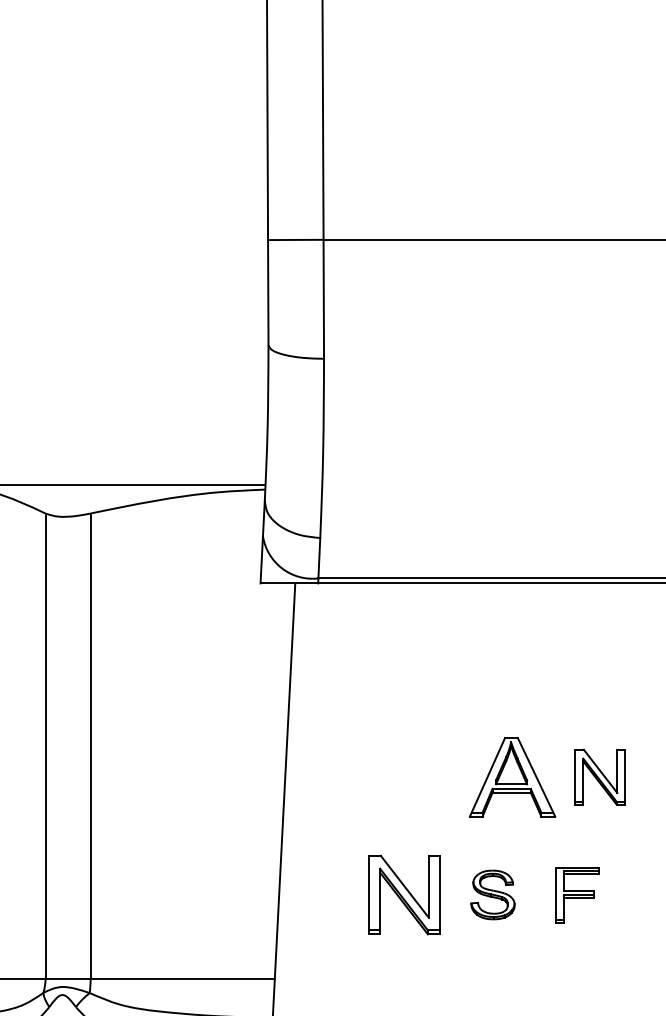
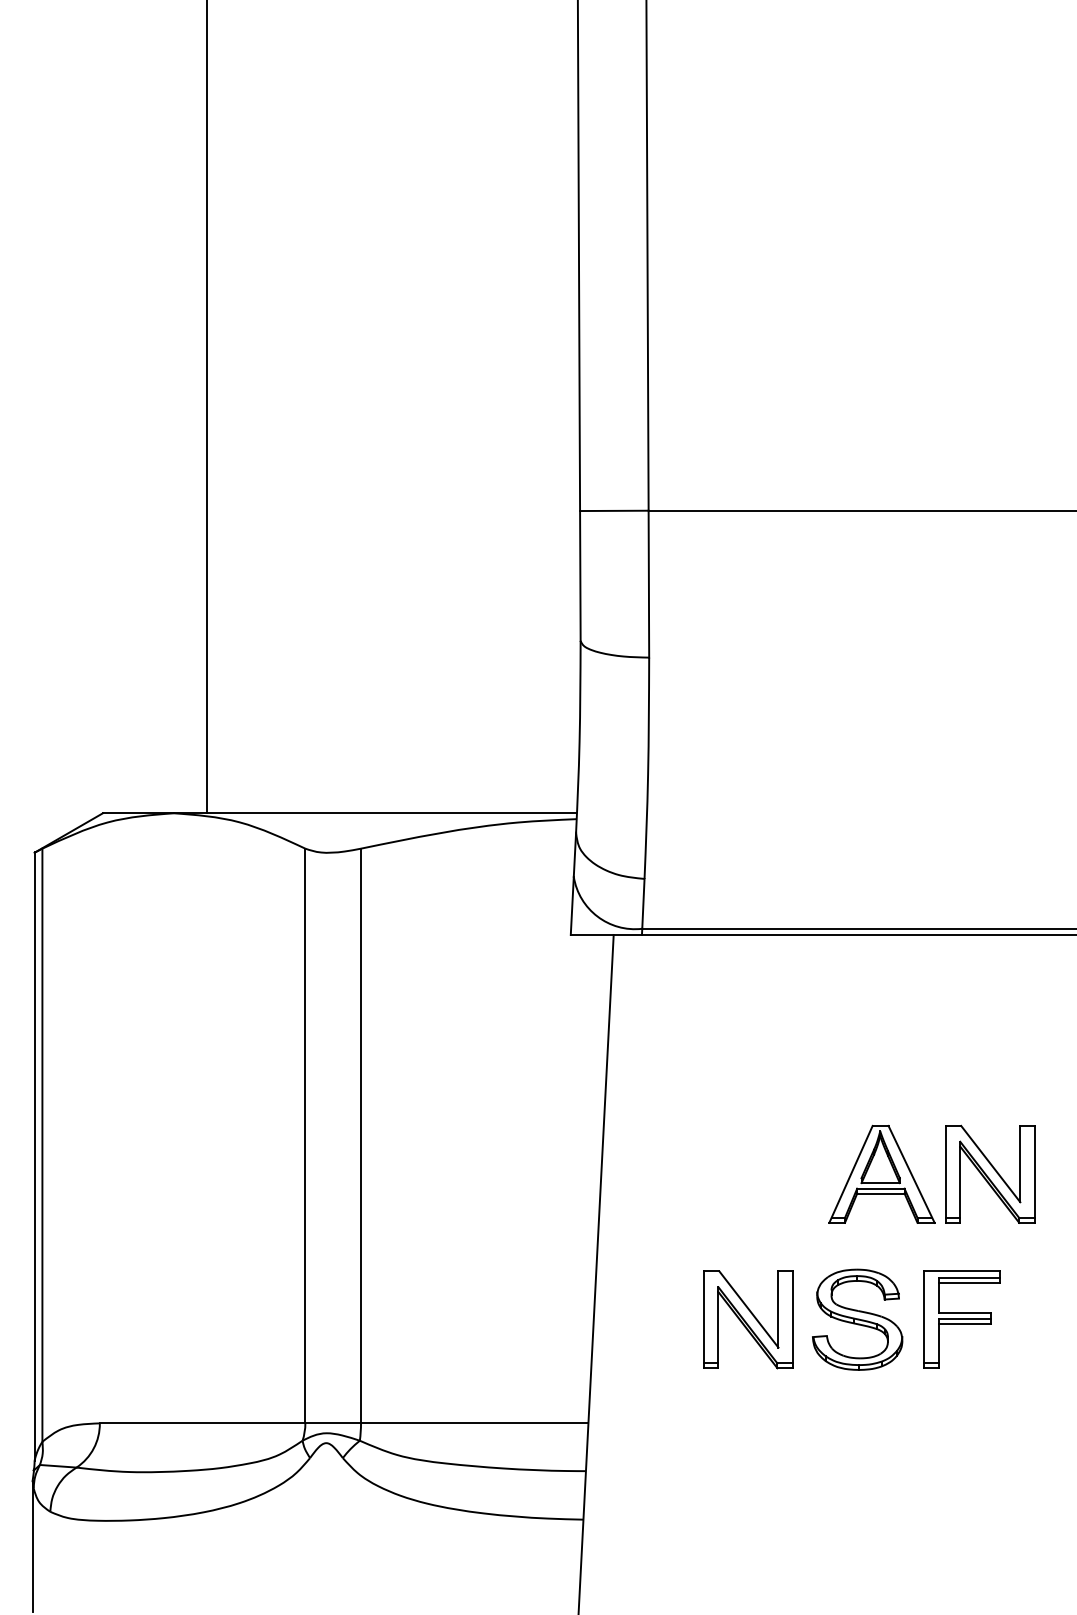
part: (600, 776) -> (990, 1173), size x1.43
part: (492, 894) -> (857, 1319), size x1.67
part: (576, 894) -> (961, 1319), size x1.43

